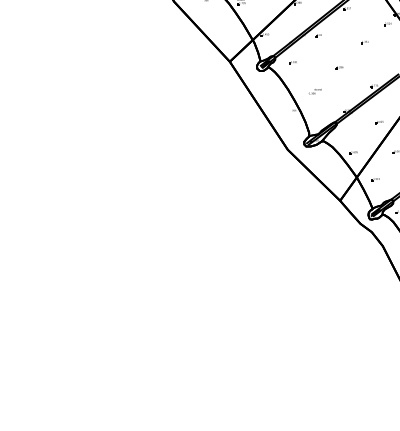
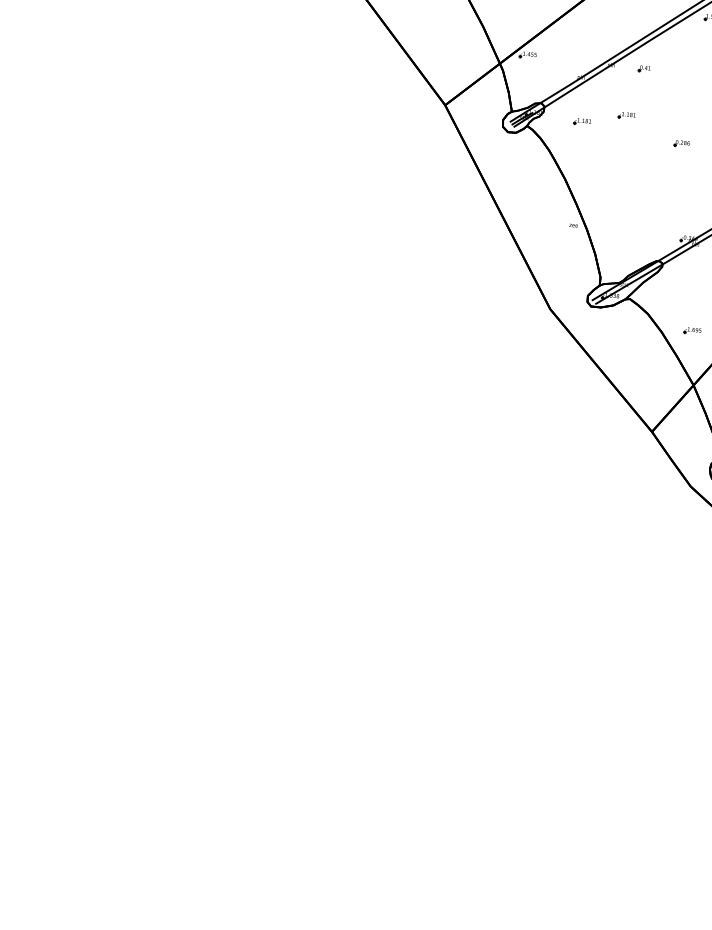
part: (312, 57) -> (625, 115), added
part: (314, 91) -> (621, 189), removed

